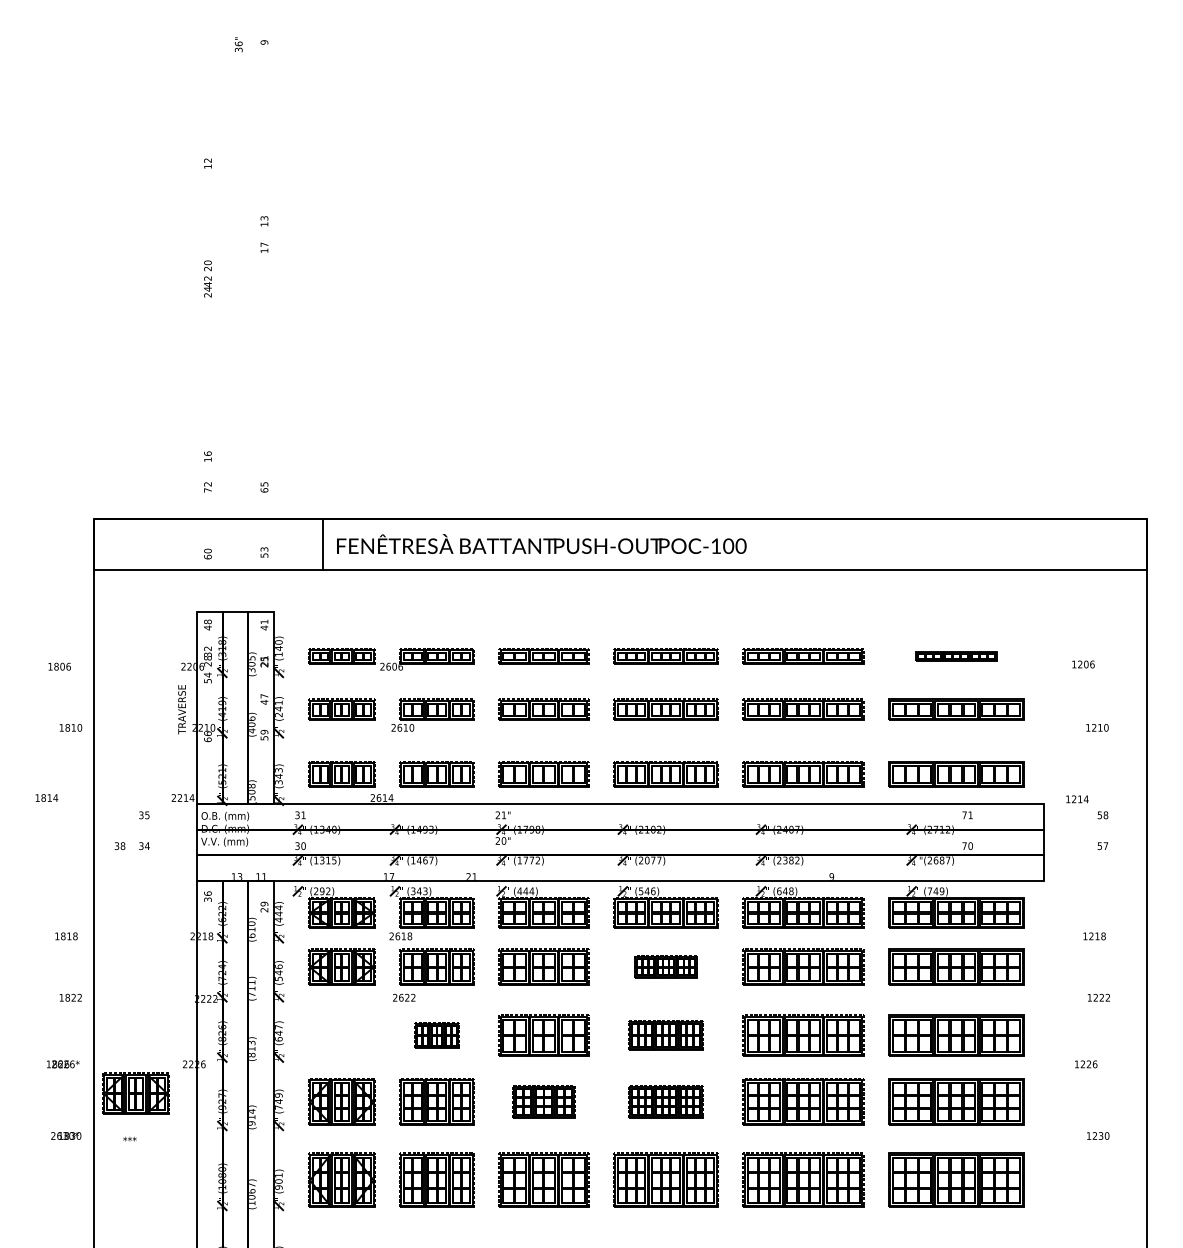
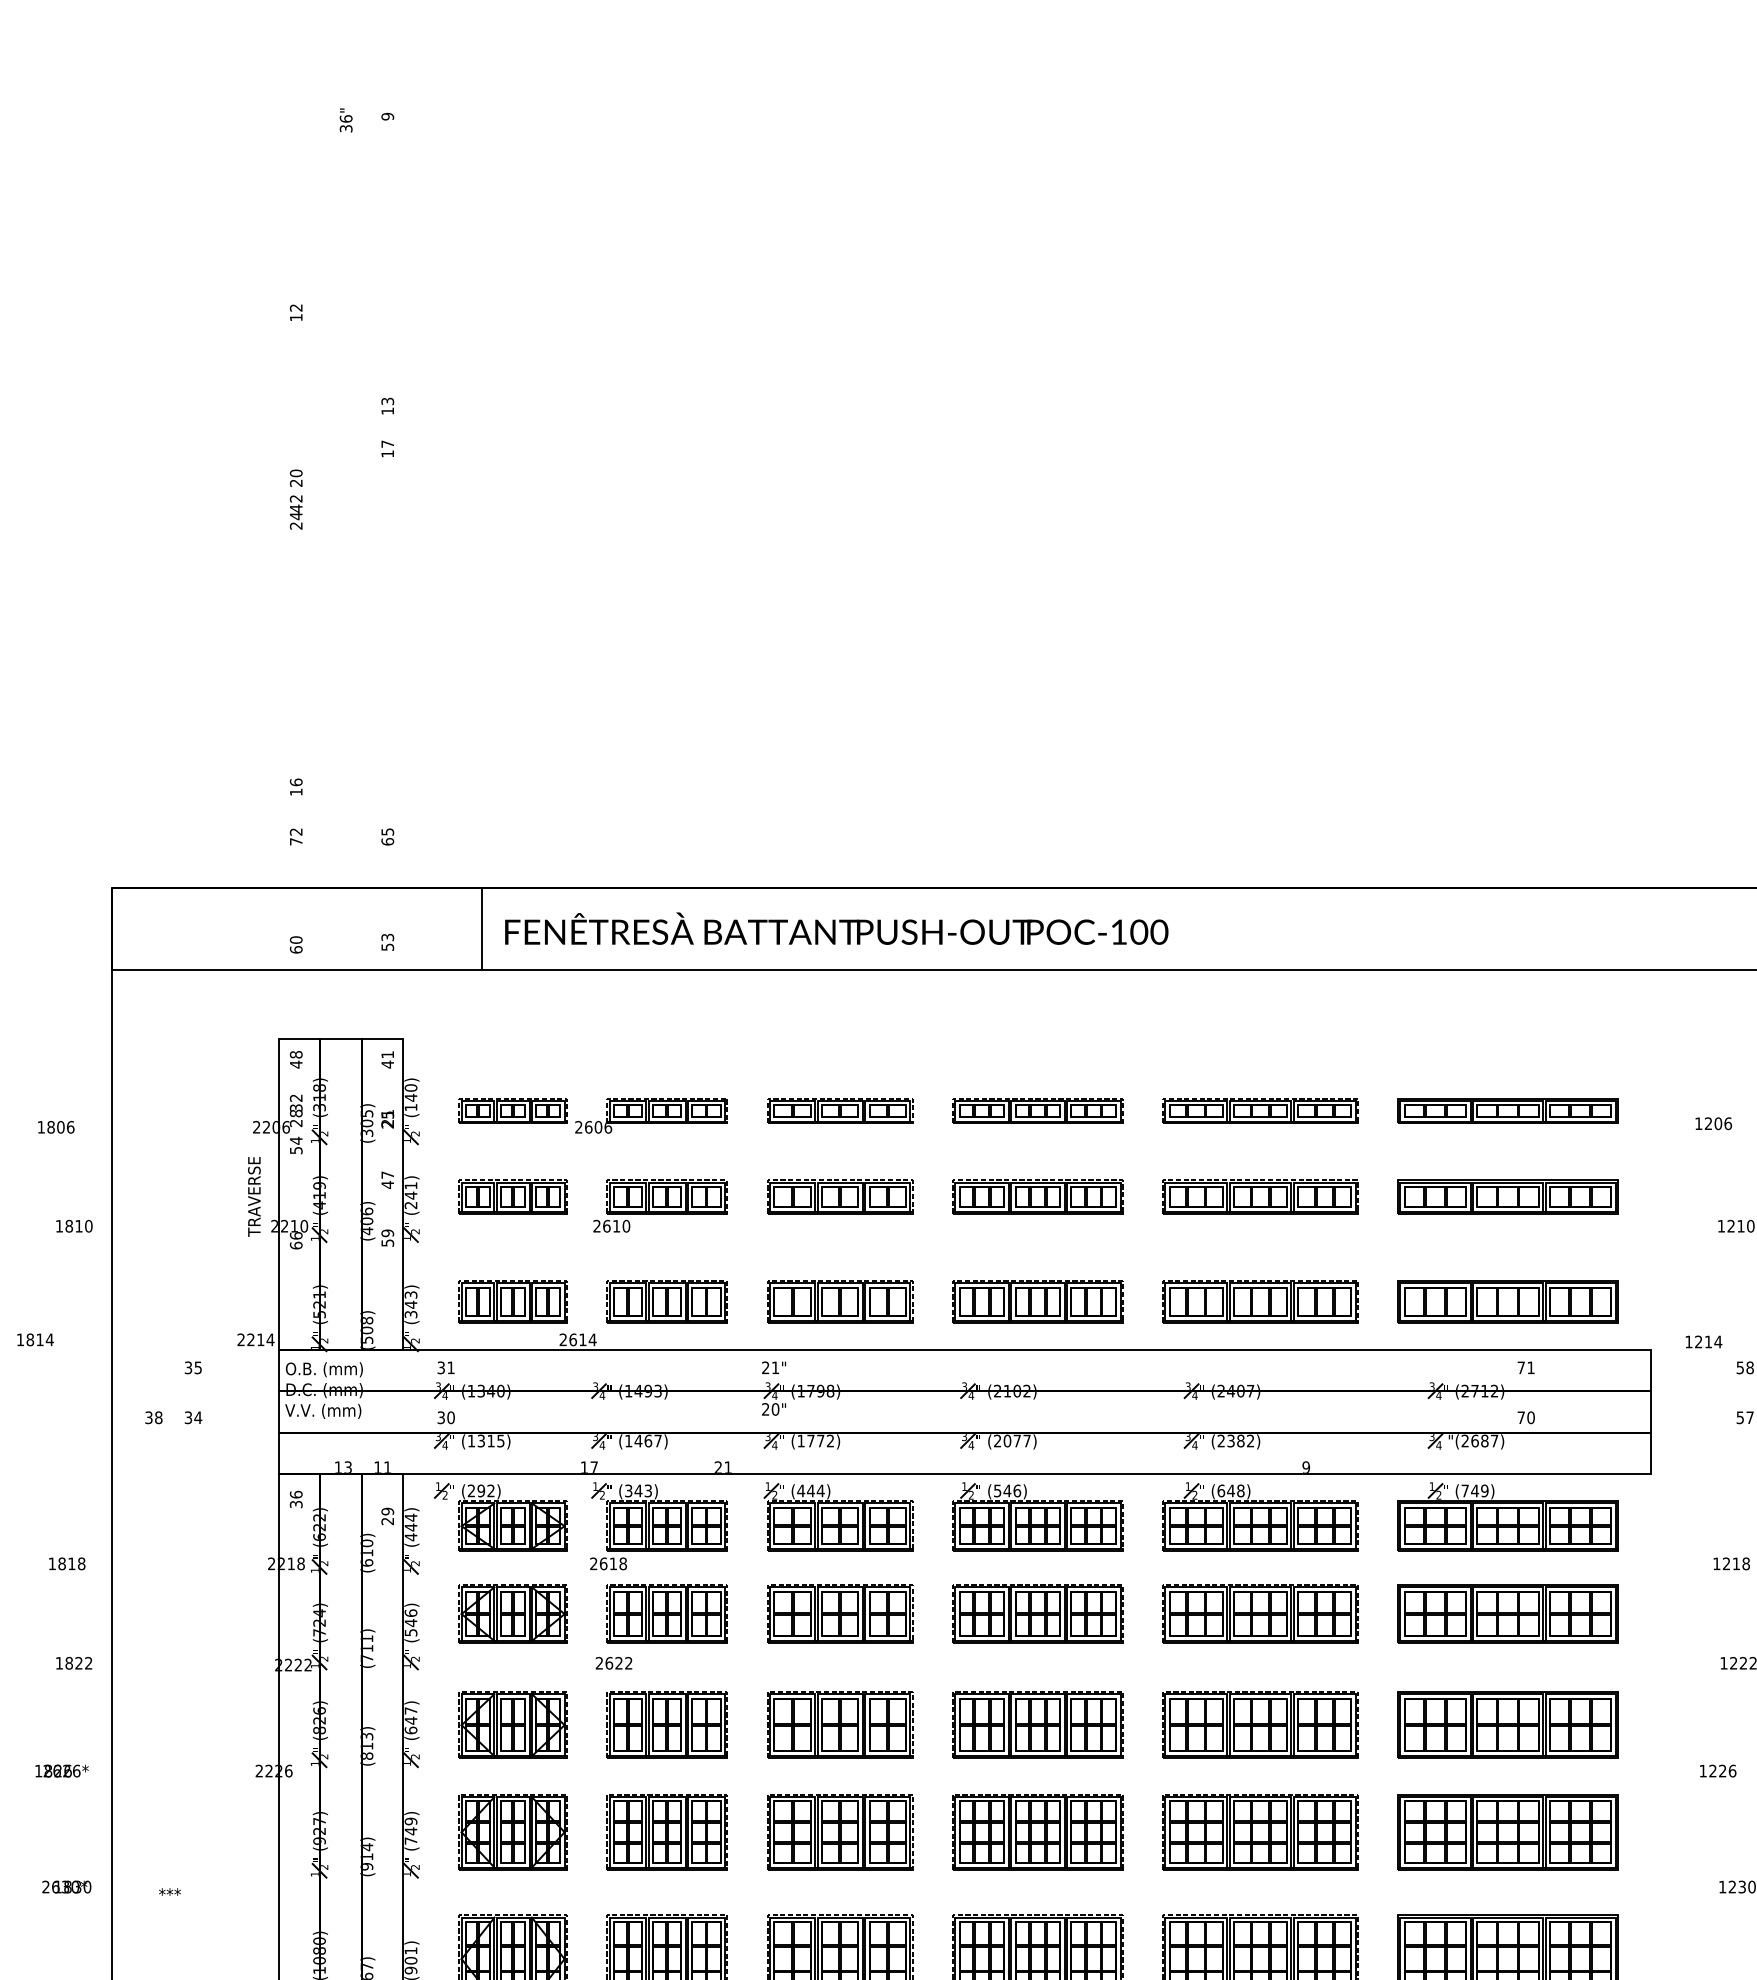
part: (956, 656) -> (1508, 1110), size x1.67
part: (665, 966) -> (1037, 1612), size x1.67
part: (436, 1035) -> (666, 1724), size x1.67
part: (665, 1035) -> (1037, 1724), size x1.43
part: (135, 1093) -> (512, 1724), moved
part: (543, 1101) -> (839, 1831), size x1.43
part: (665, 1101) -> (1037, 1831), size x1.43

